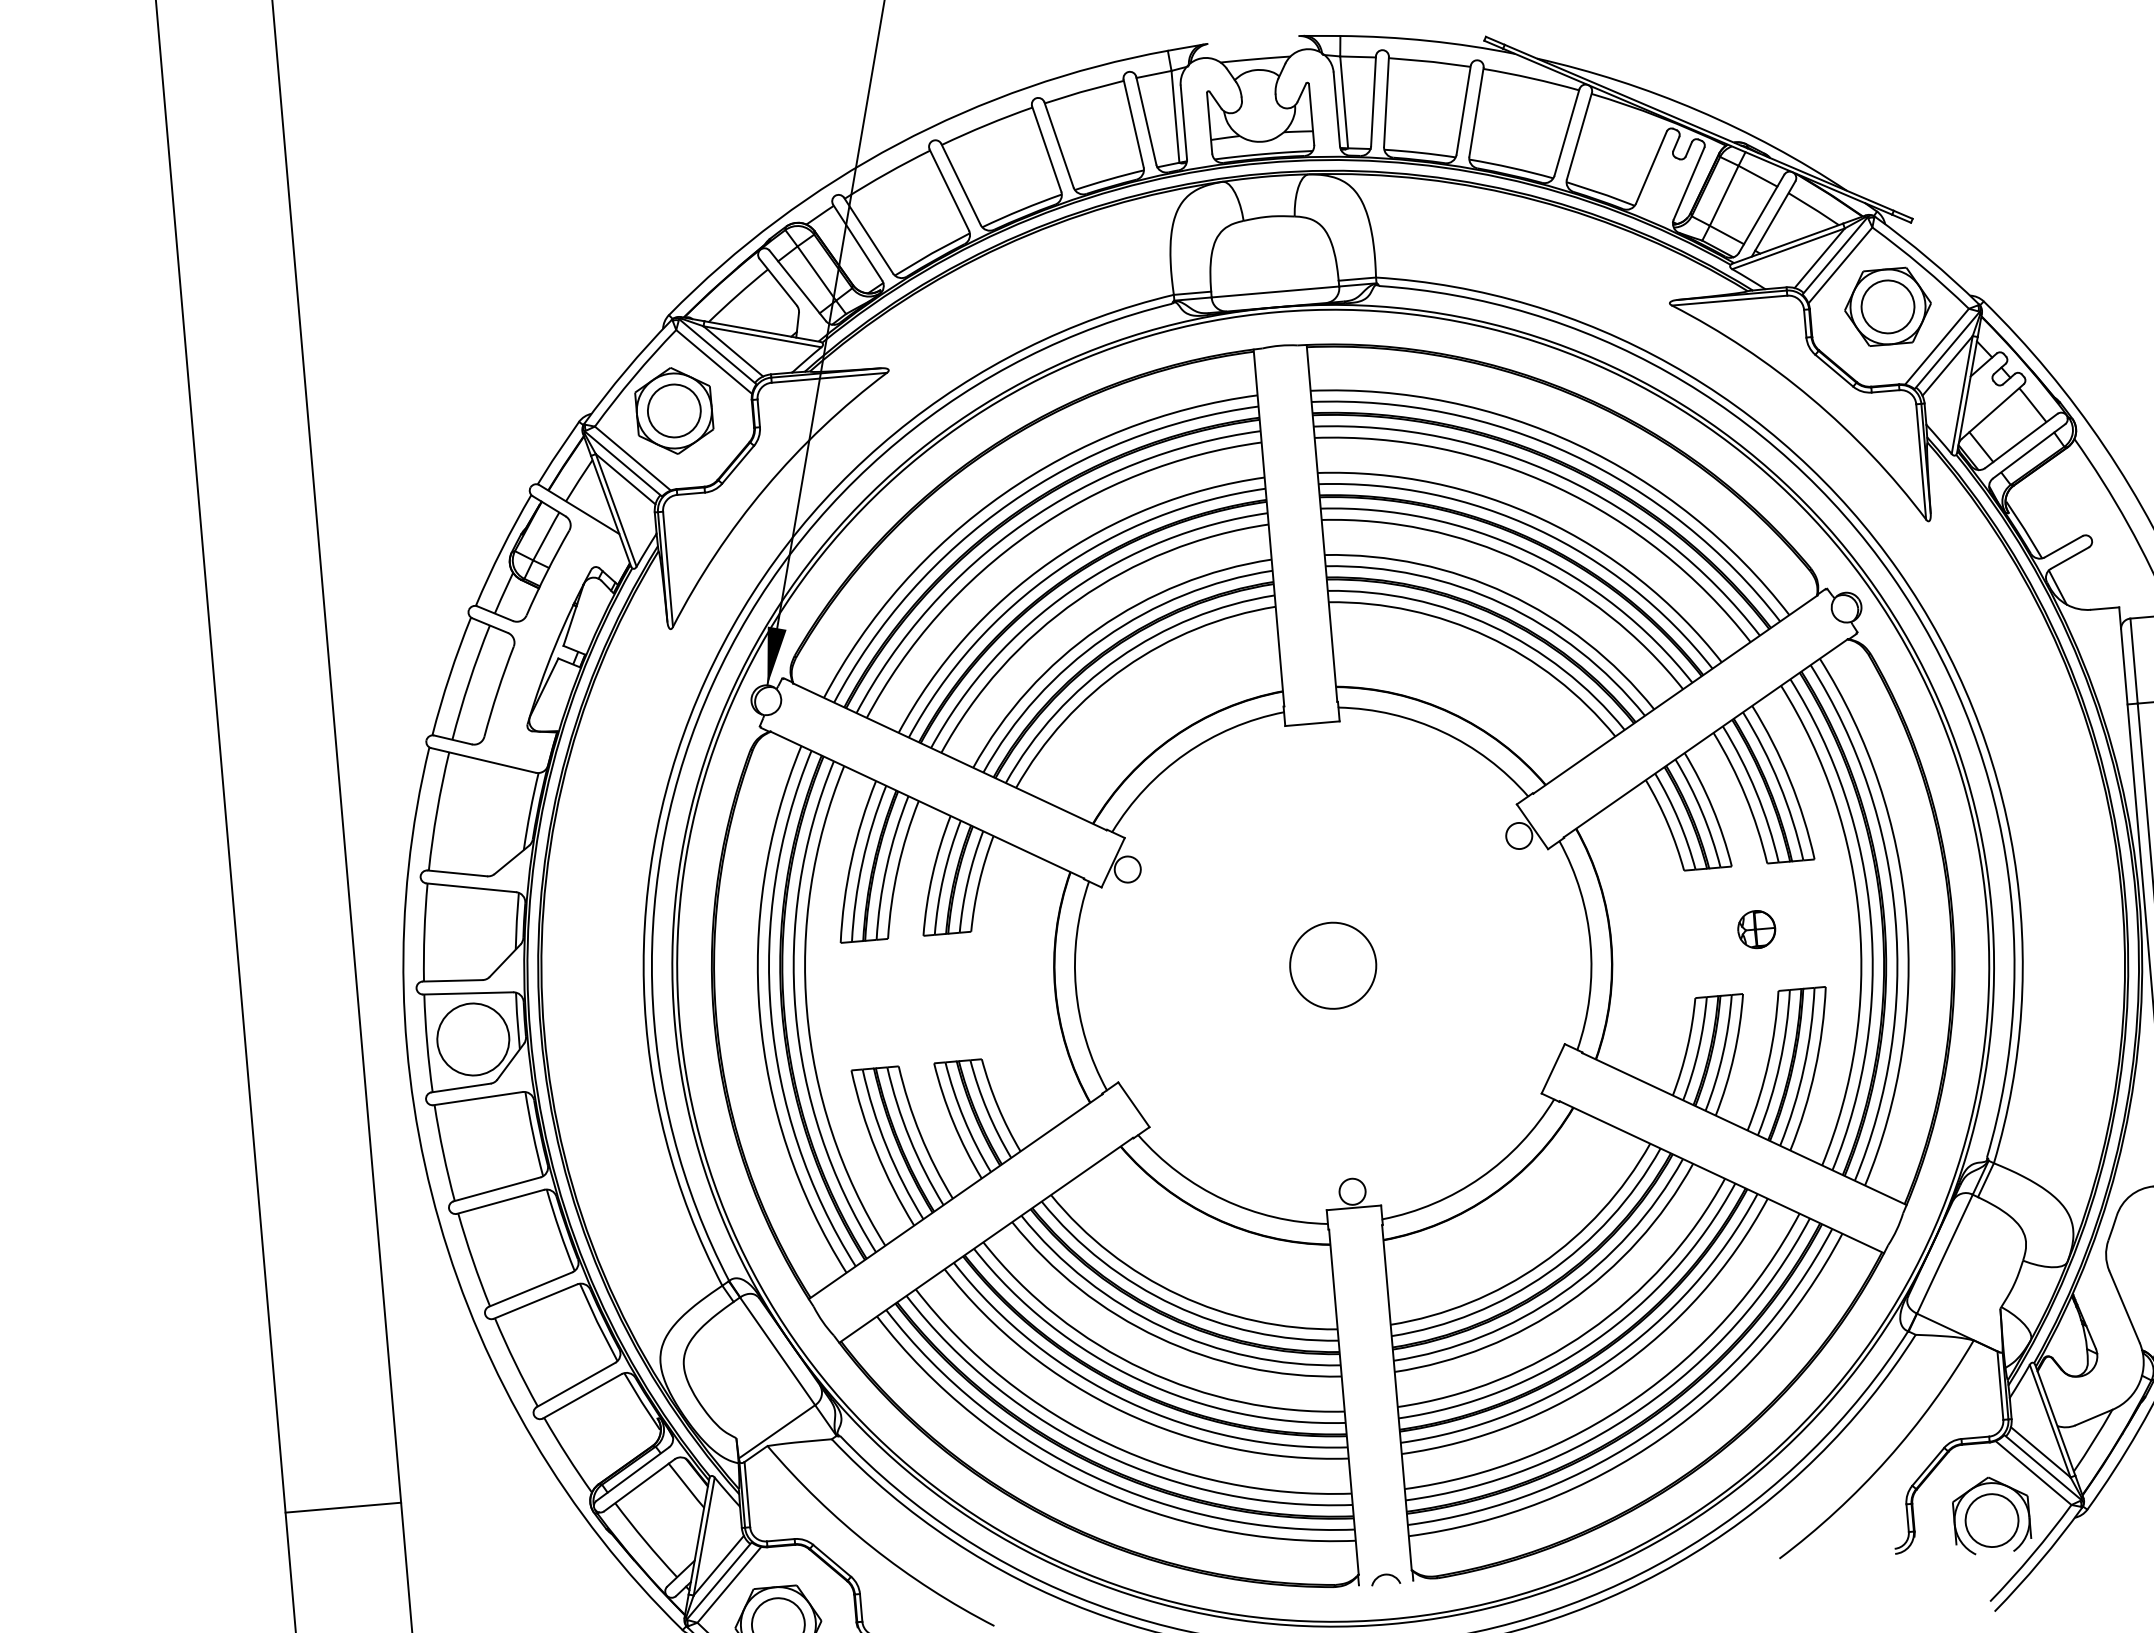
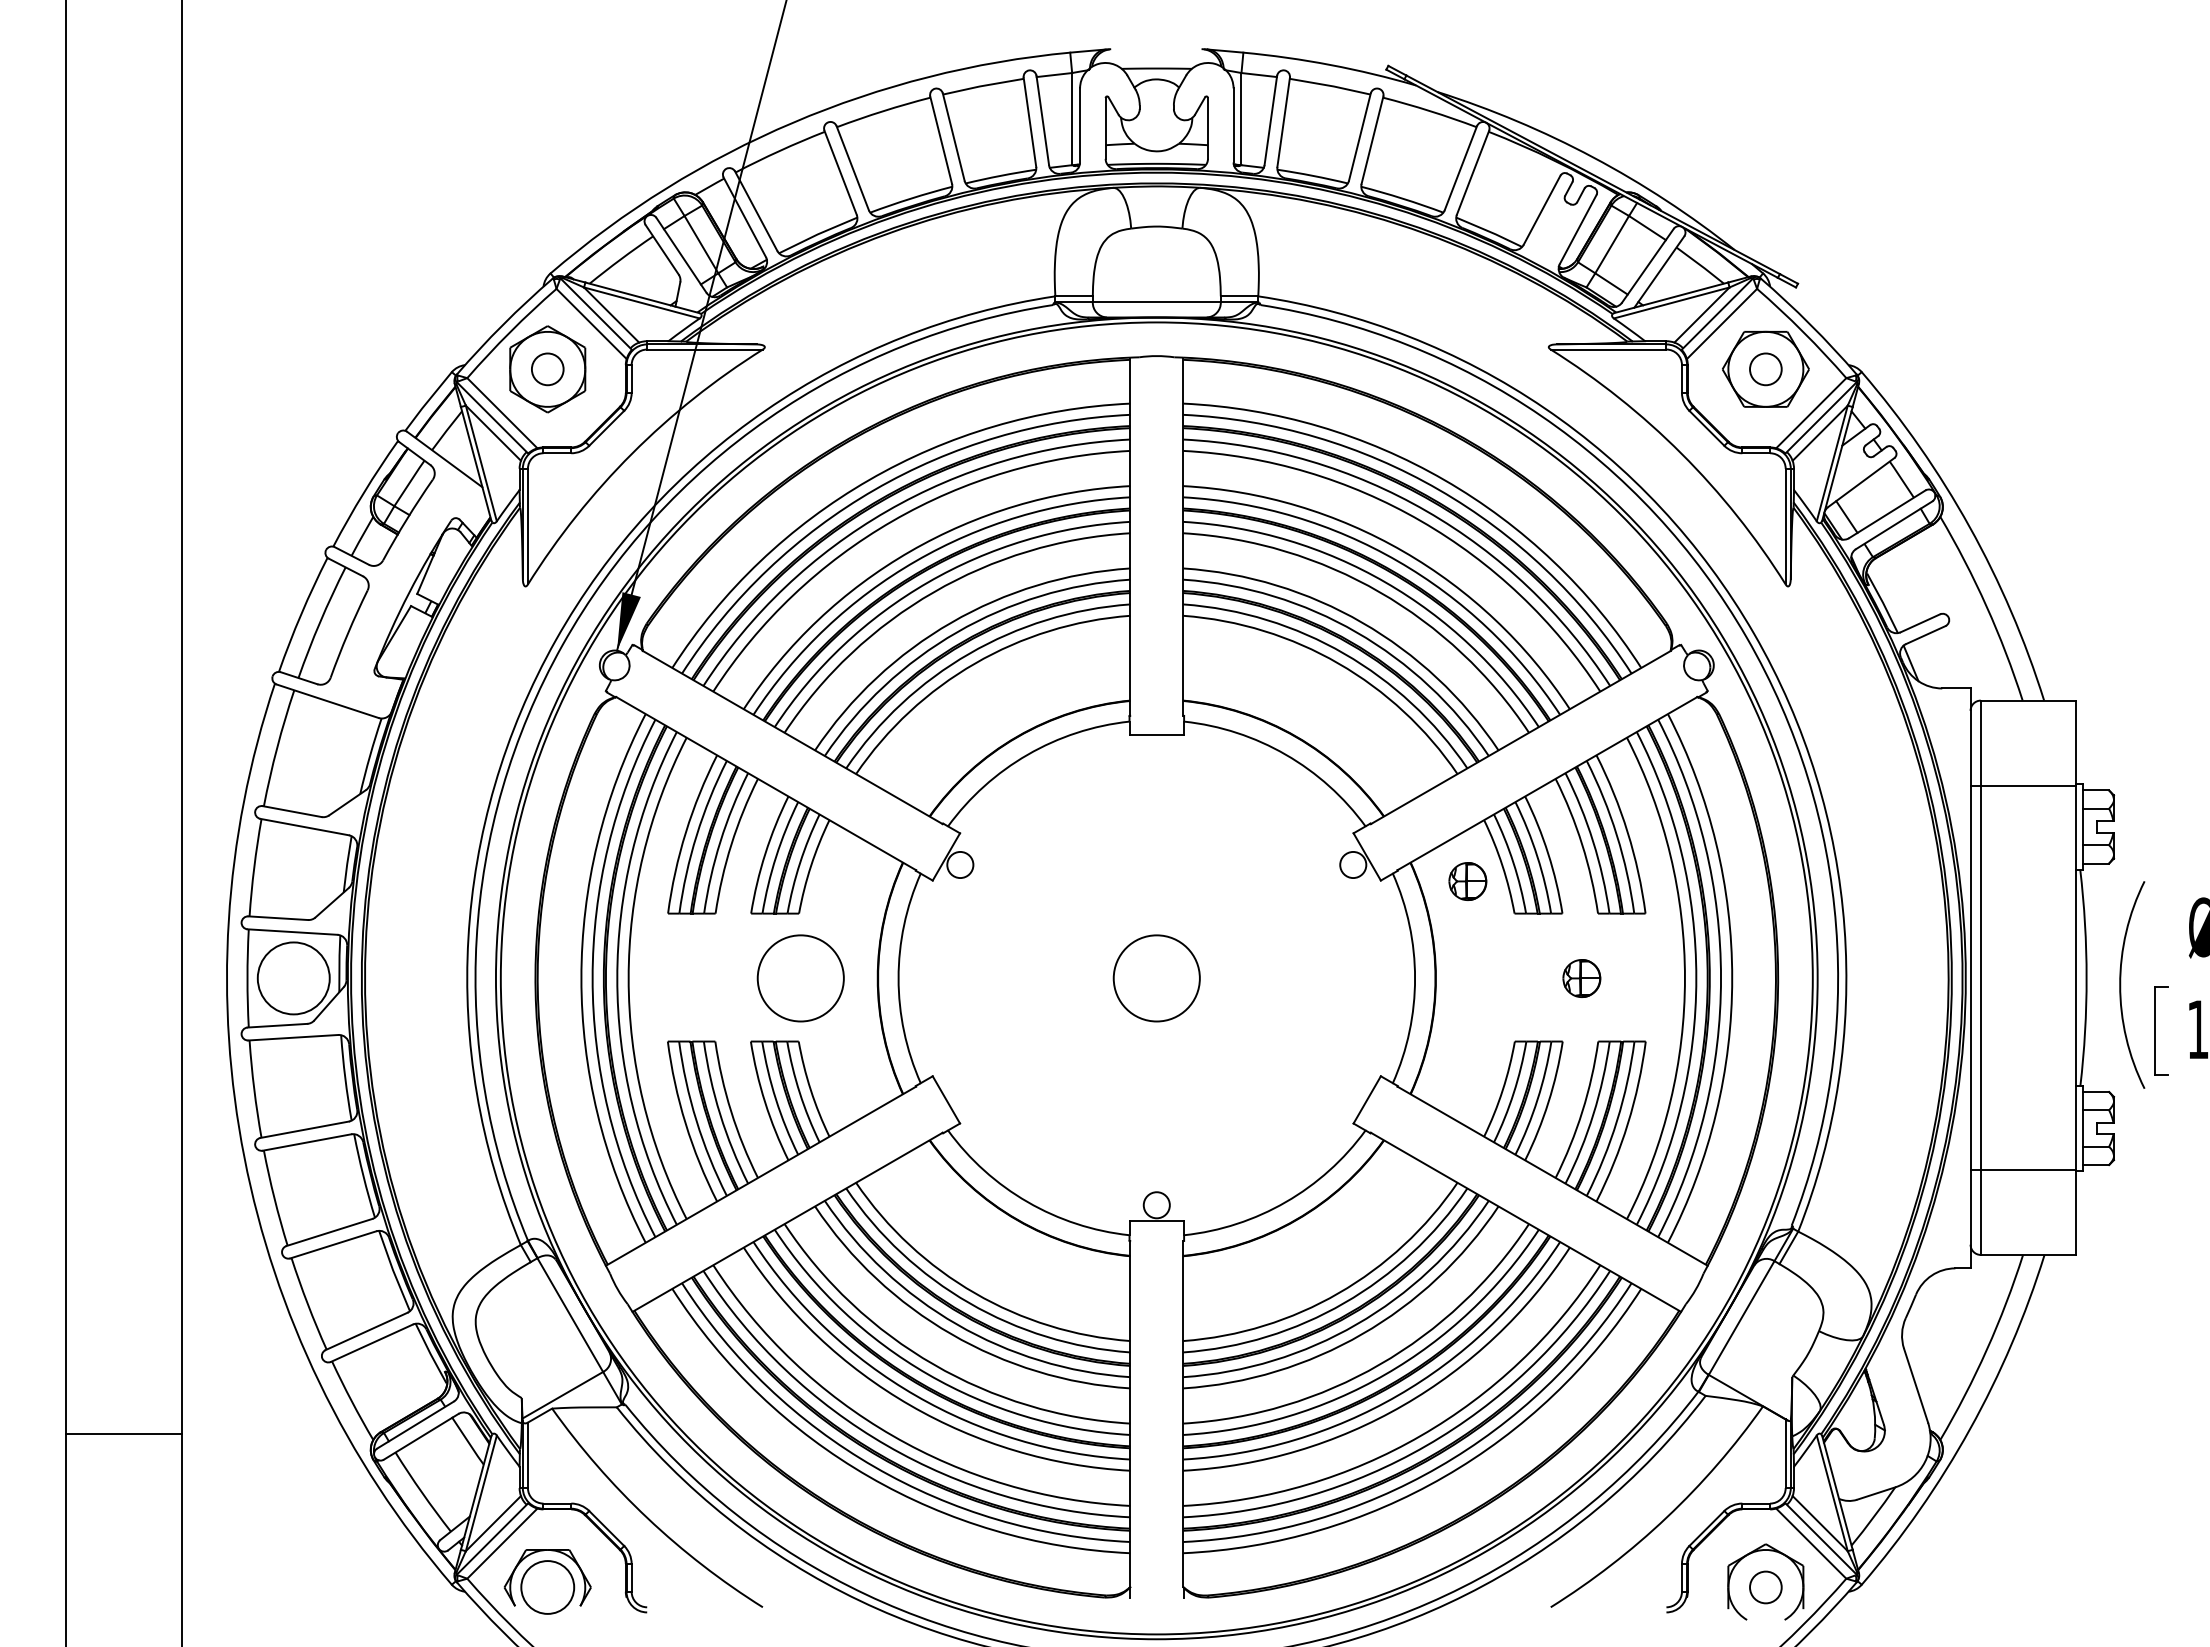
circle: (1887, 306) -> (1765, 368), size x0.6
circle: (674, 410) -> (547, 368), size x0.6
part: (1634, 842) -> (1467, 881), added
circle: (978, 996) -> (800, 978), added
circle: (1991, 1520) -> (1765, 1587), size x0.6
curve: (1385, 1575) -> (1156, 1590), removed

